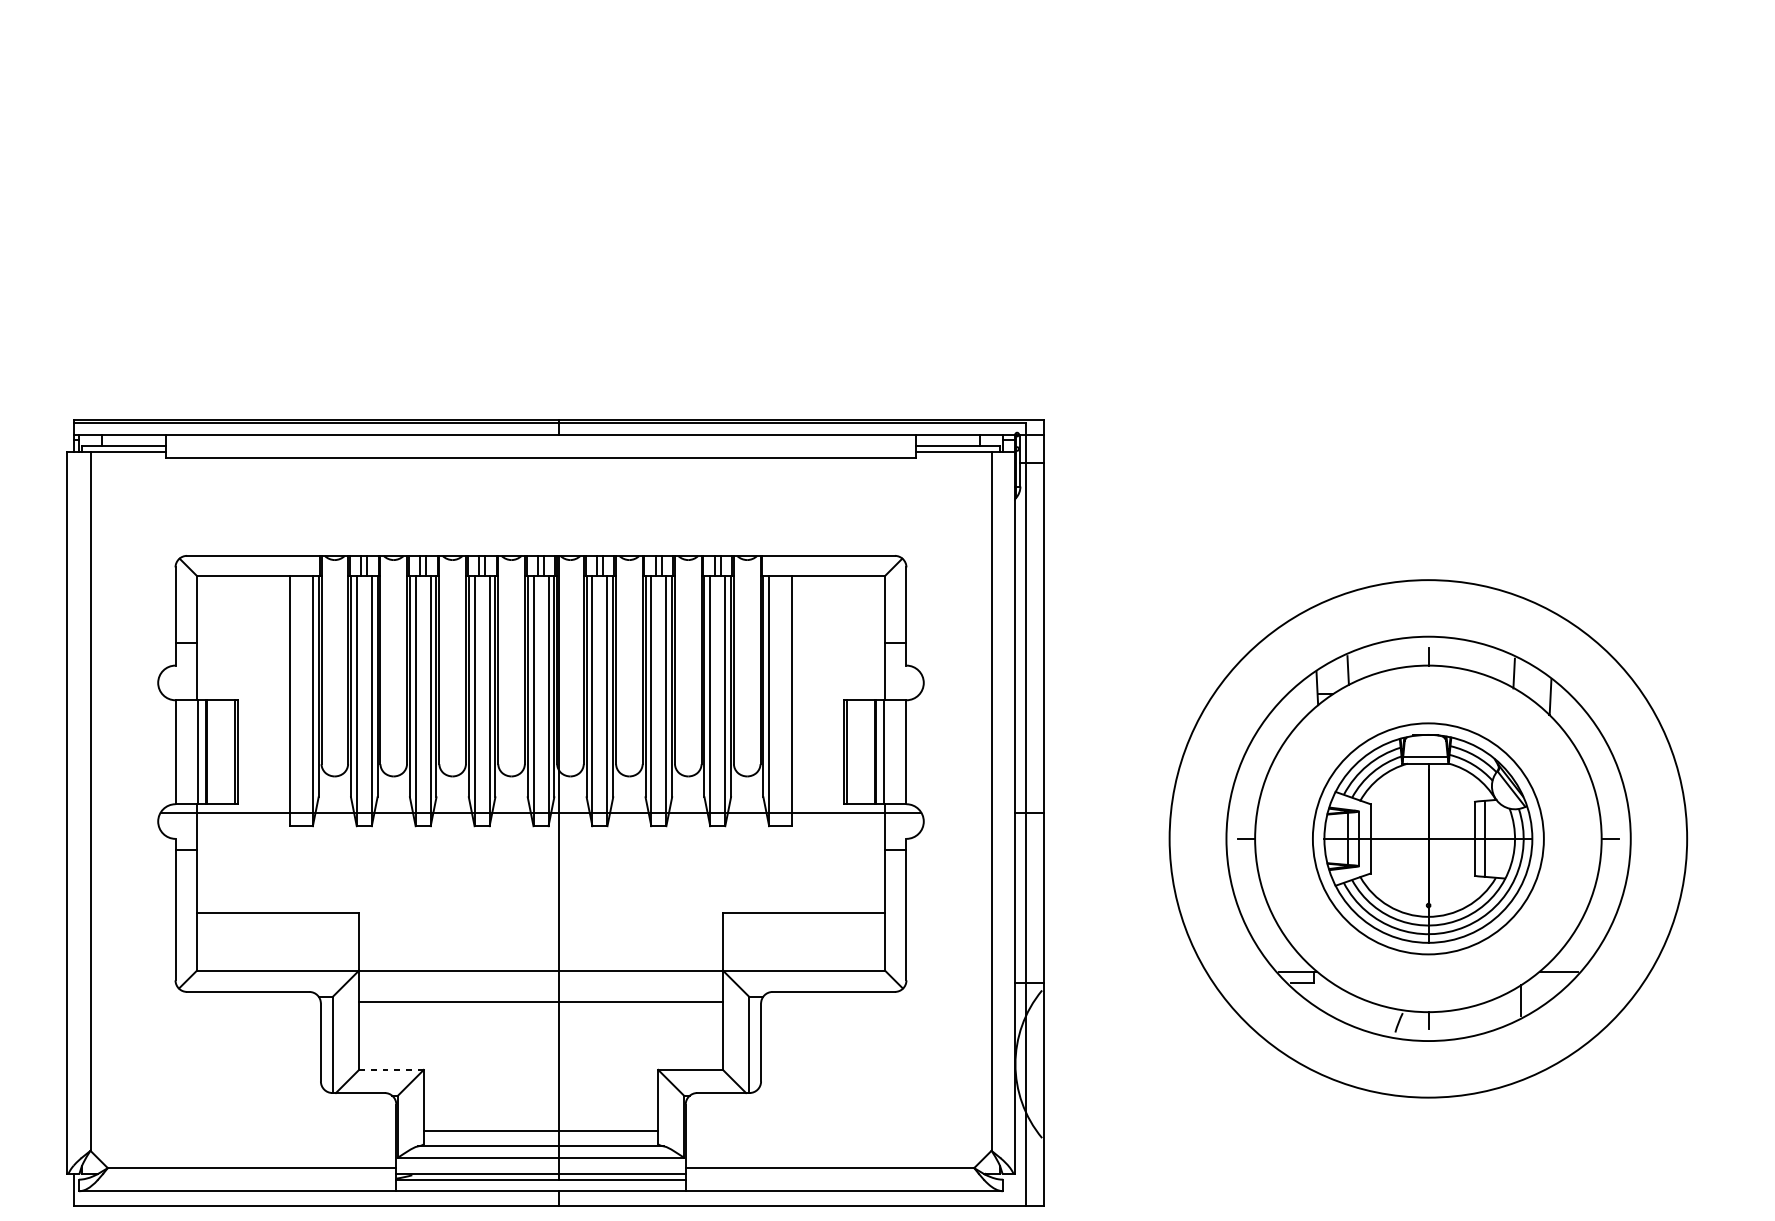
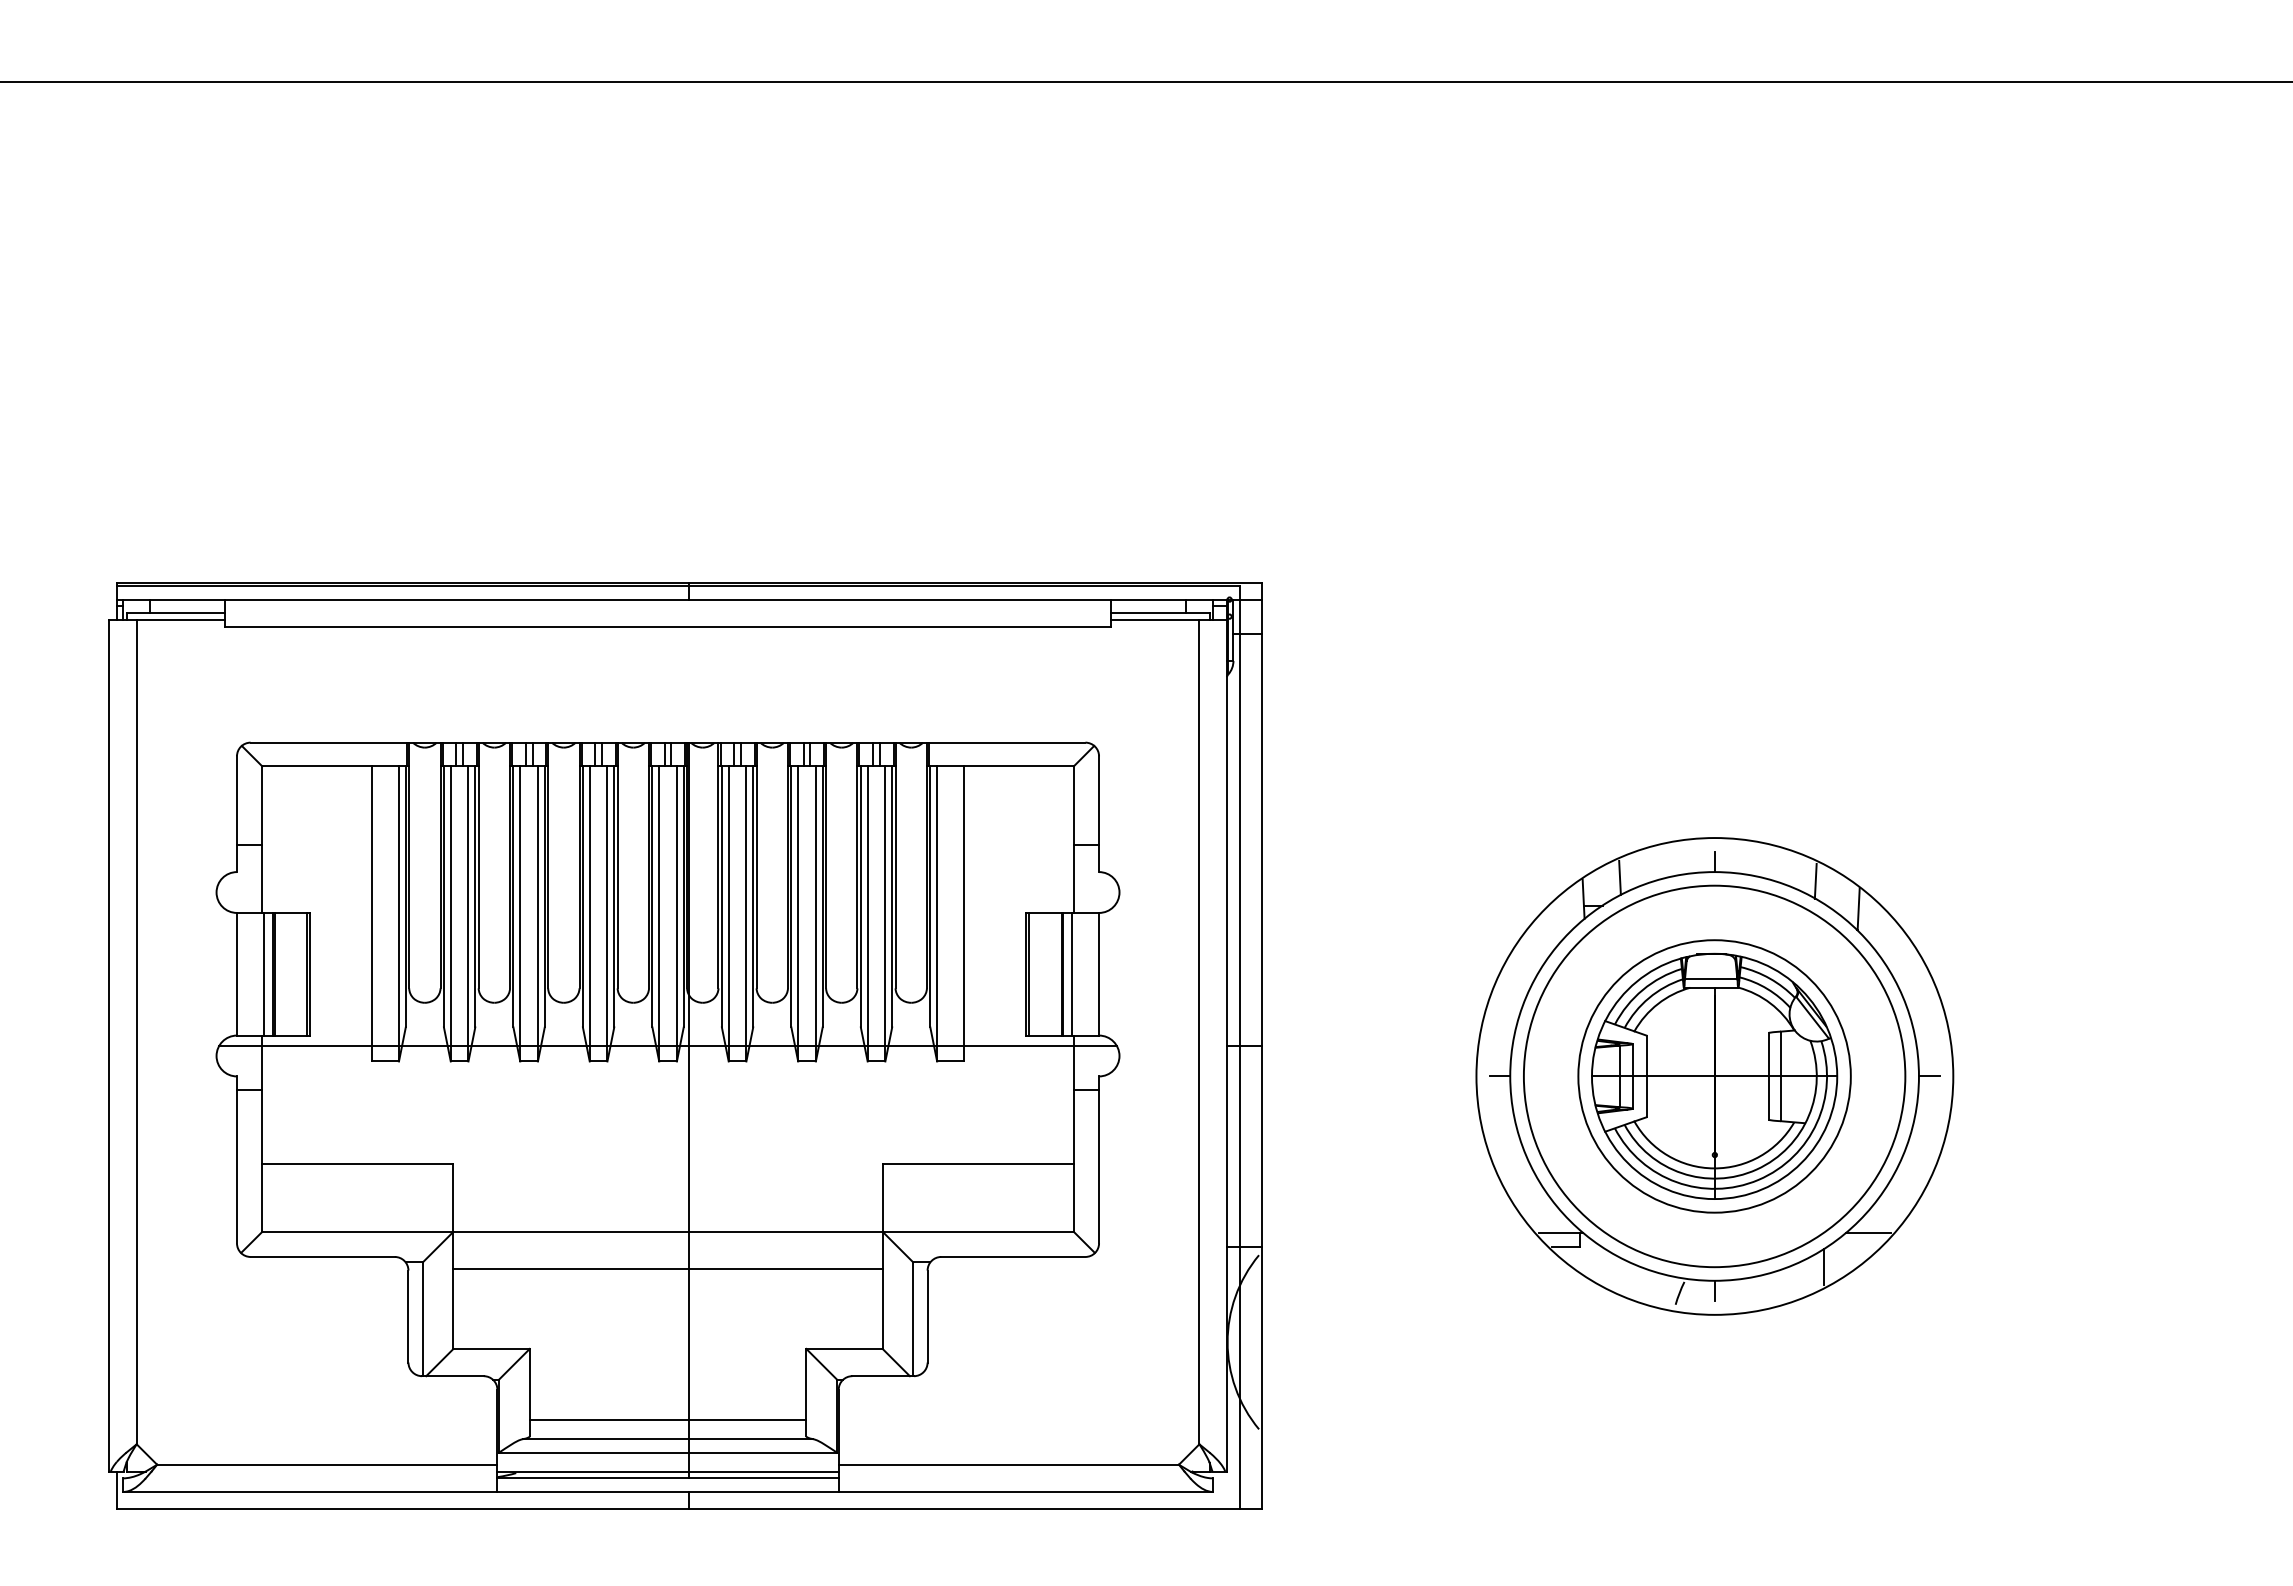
circle: (1428, 838) -> (1714, 1076), size x0.62
line: (392, 1069) -> (492, 1348), dashed -> solid

